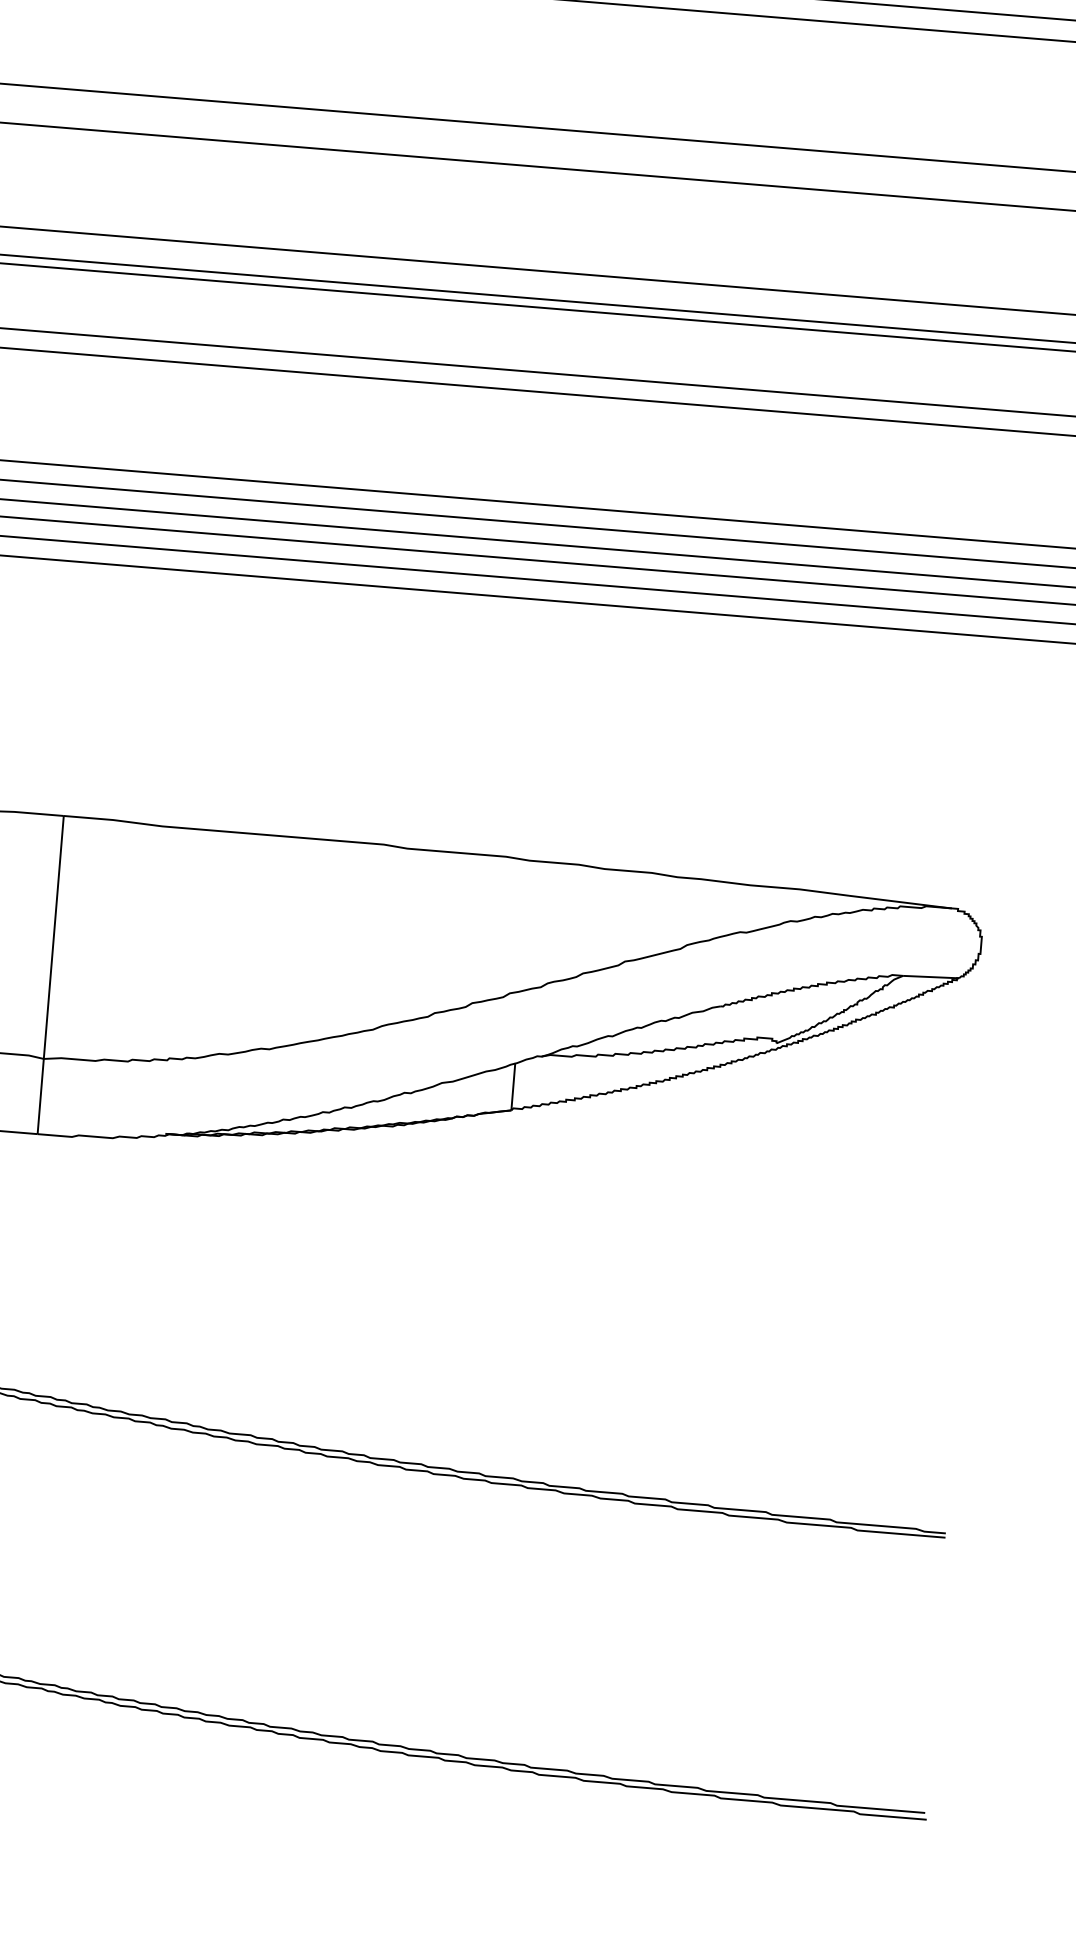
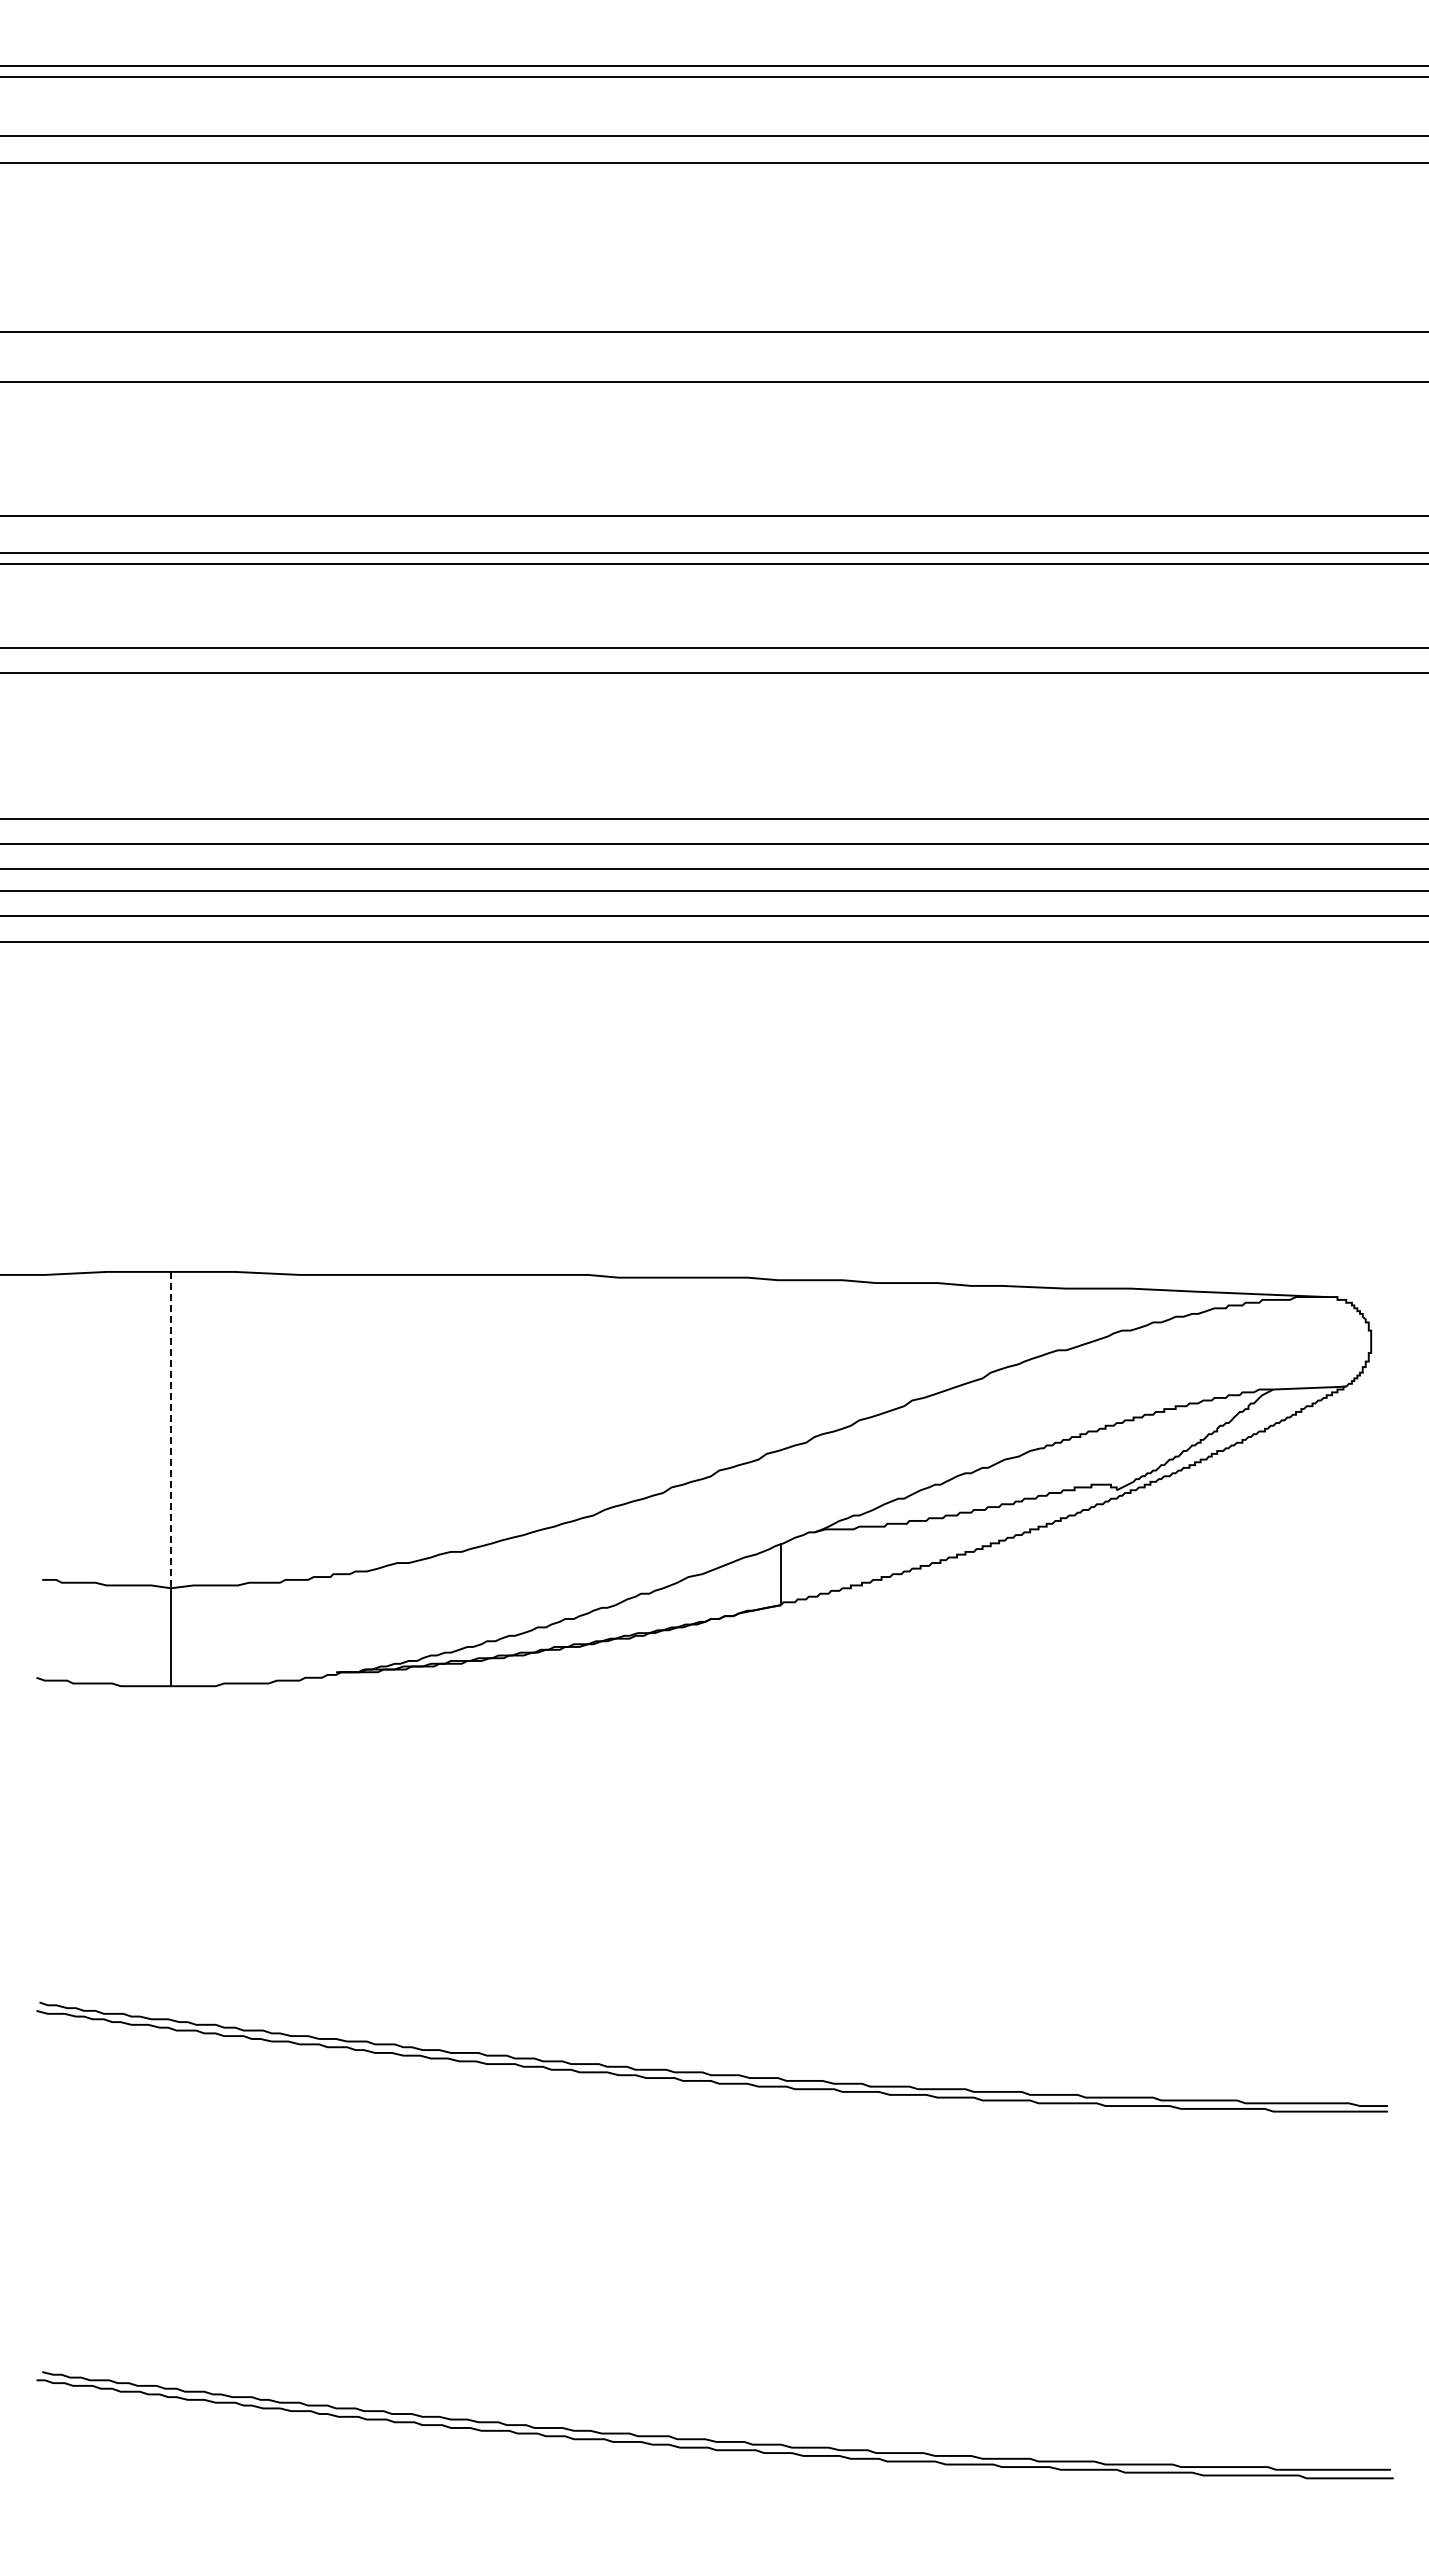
line: (53, 937) -> (170, 1430), solid -> dashed

